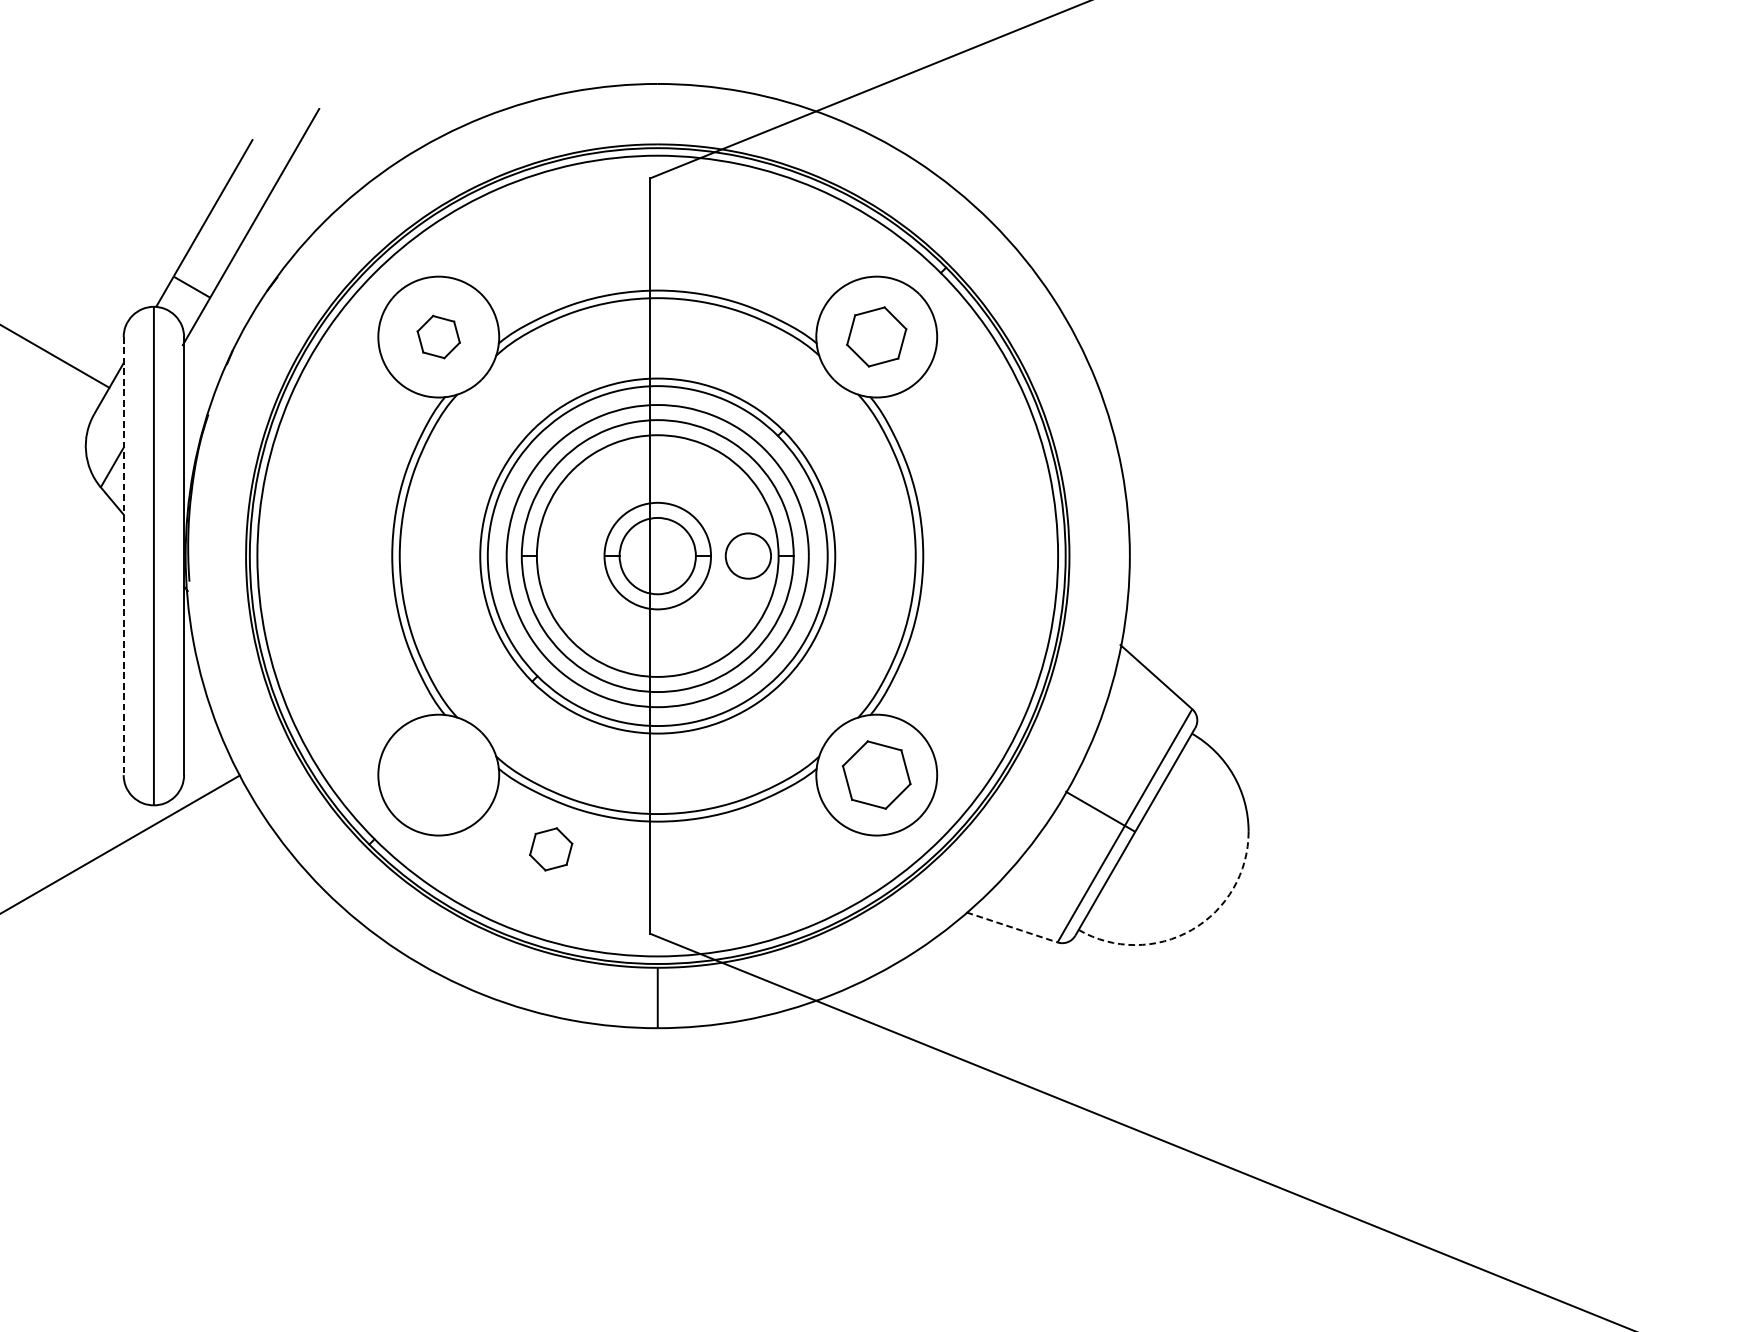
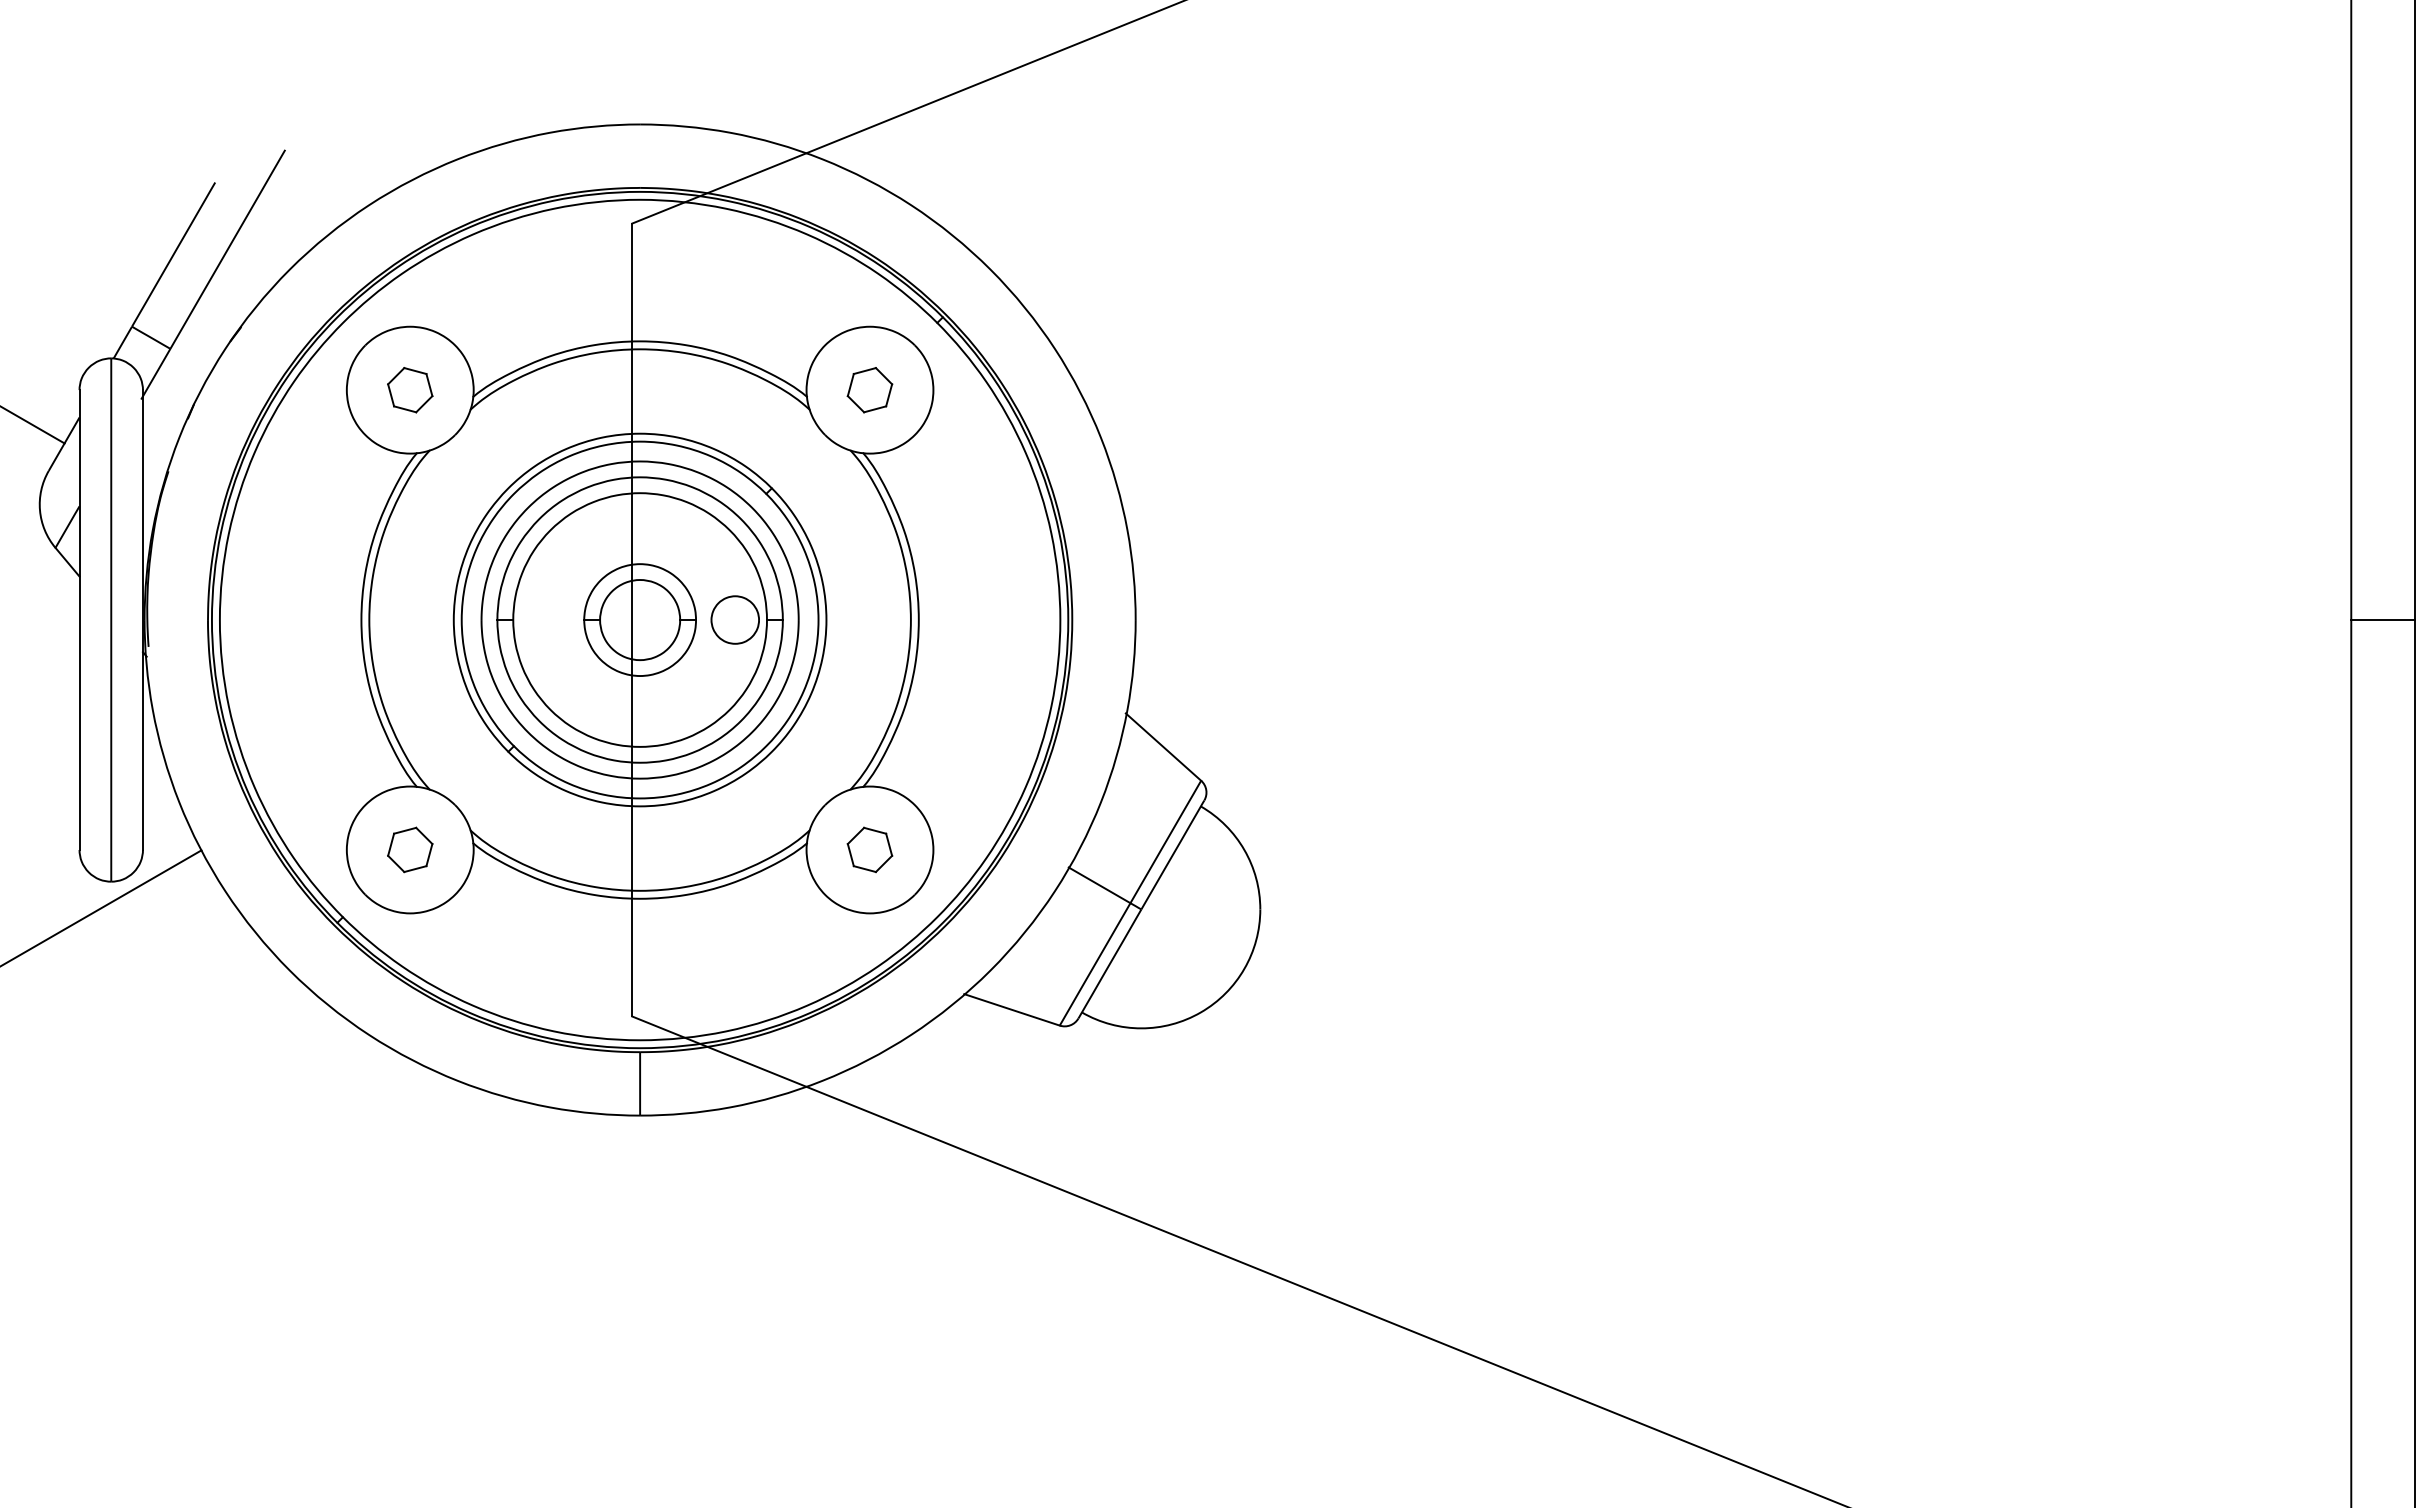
part: (876, 337) -> (869, 390), size x0.71
line: (123, 556) -> (79, 620), dashed -> solid
part: (876, 774) -> (869, 849), size x0.62
part: (551, 848) -> (410, 849), moved
line: (1012, 928) -> (1012, 1010), dashed -> solid
arc: (1191, 929) -> (1200, 1012), dashed -> solid

